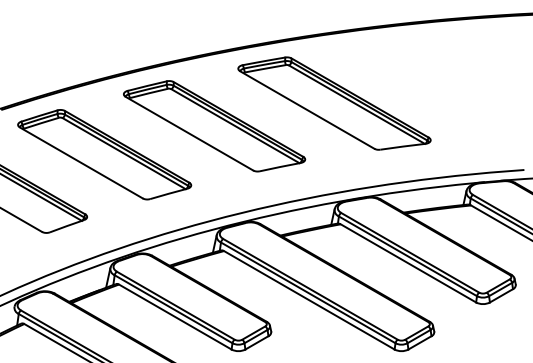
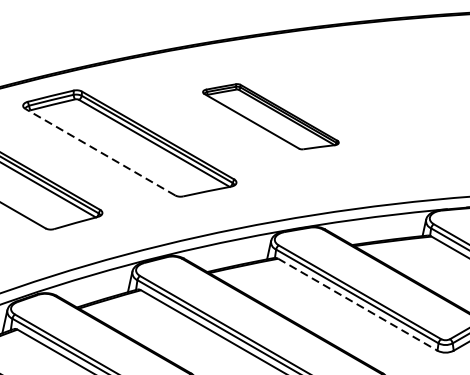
part: (334, 103) -> (270, 116), size x0.6
line: (189, 133) -> (100, 151), solid -> dashed
line: (408, 263) -> (357, 304), solid -> dashed

